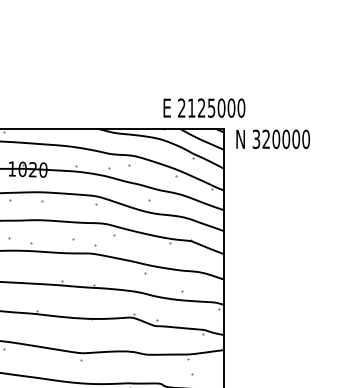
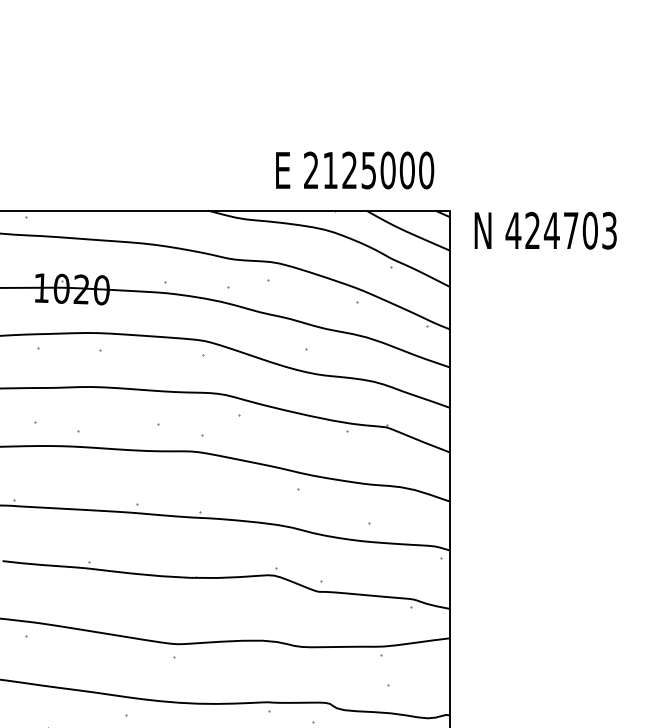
text: (204, 107) -> (355, 169), moved
text: (280, 139) -> (560, 231), 320000 -> 424703

